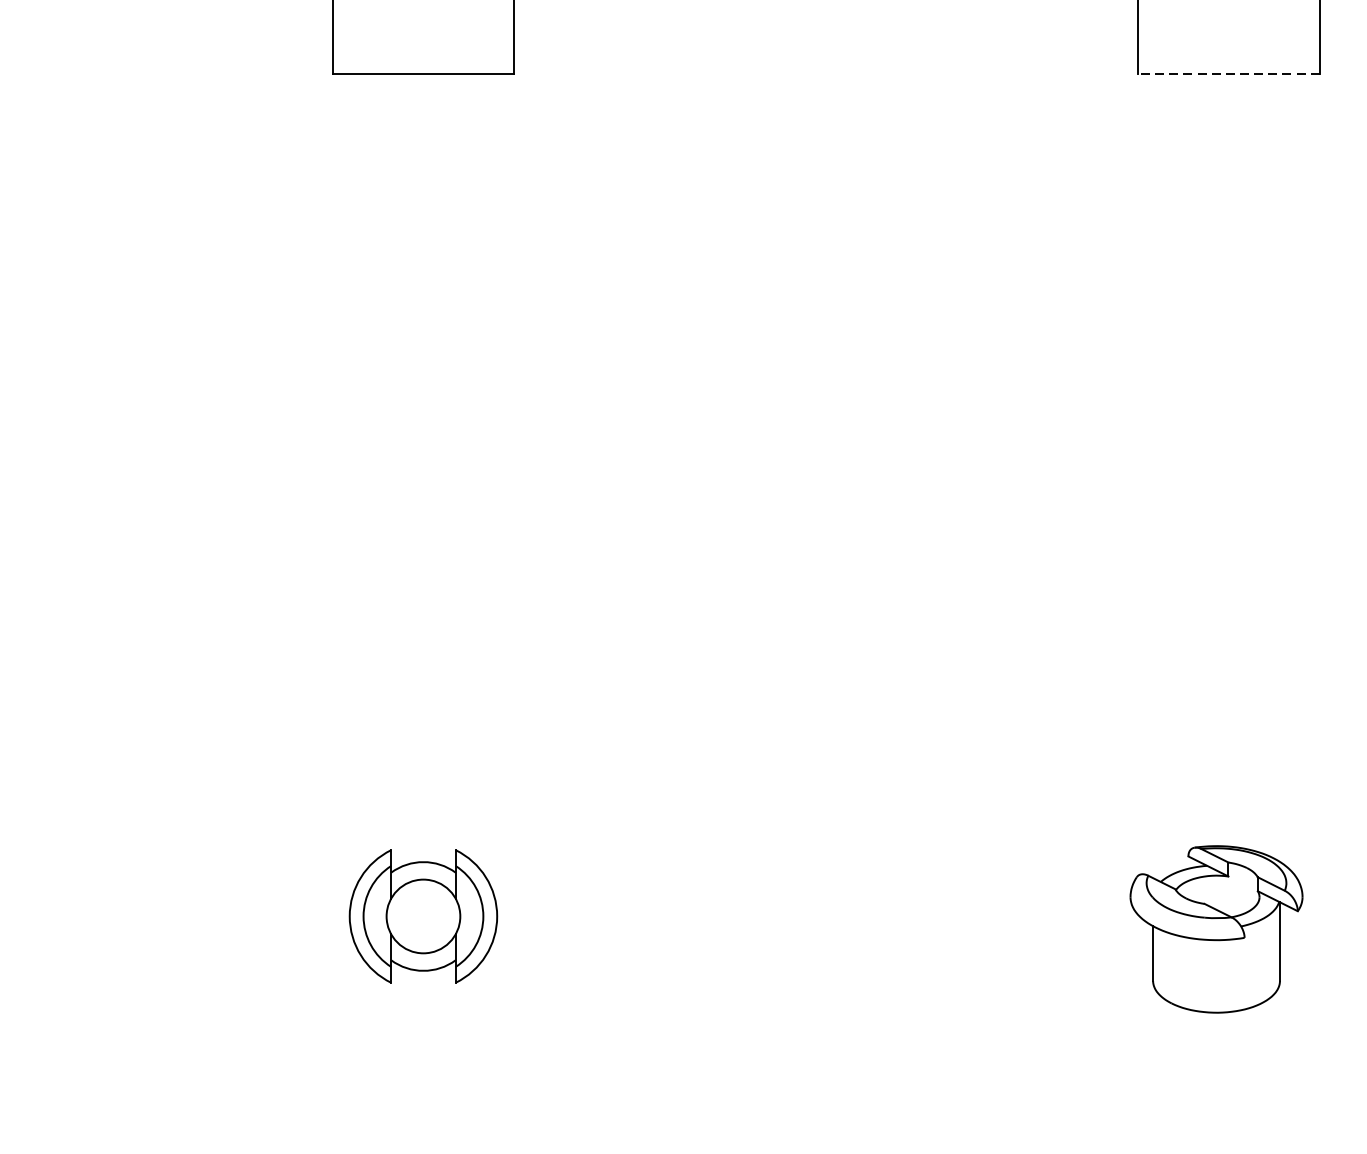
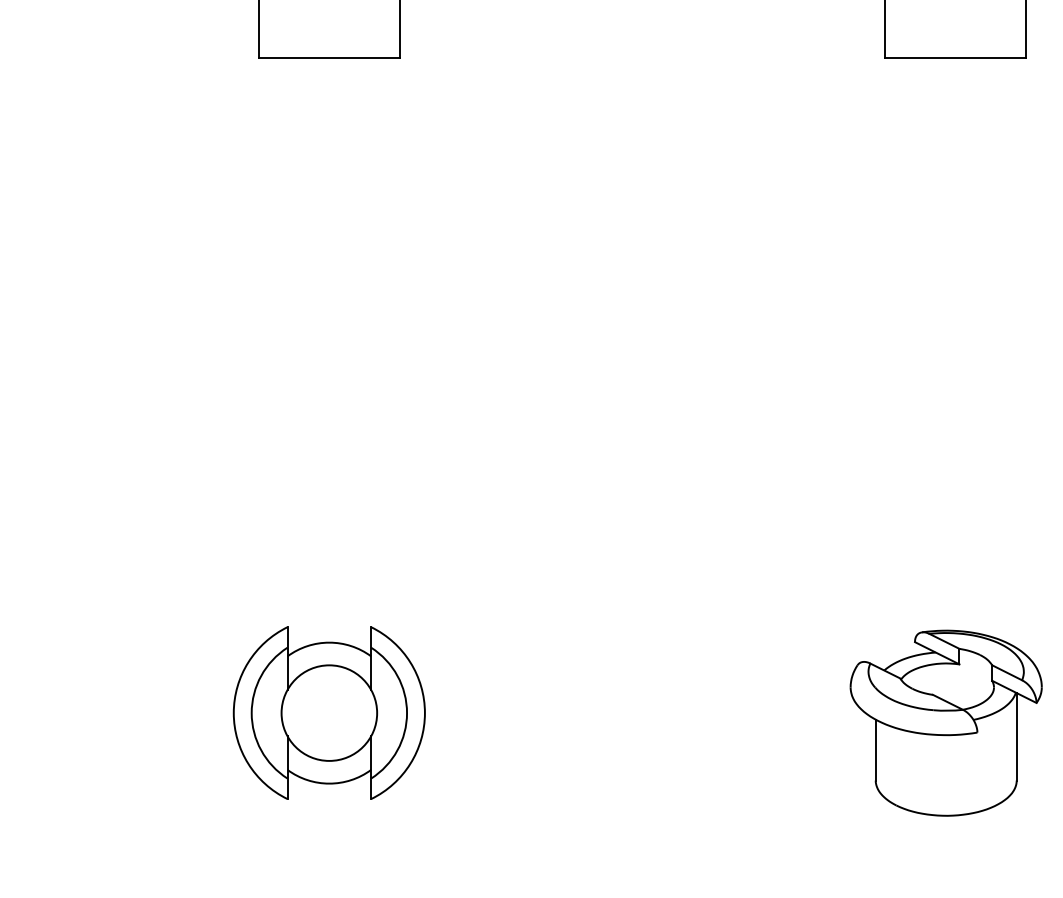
line: (1228, 73) -> (955, 57), dashed -> solid
part: (422, 915) -> (328, 712), size x1.67
part: (1215, 928) -> (945, 722), size x1.43

